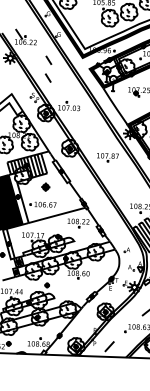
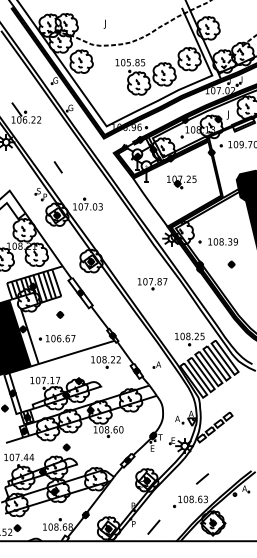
line: (48, 60) -> (57, 143), removed
part: (107, 158) -> (152, 284), moved
part: (46, 186) -> (60, 314), size x0.62
part: (126, 249) -> (156, 364), moved

